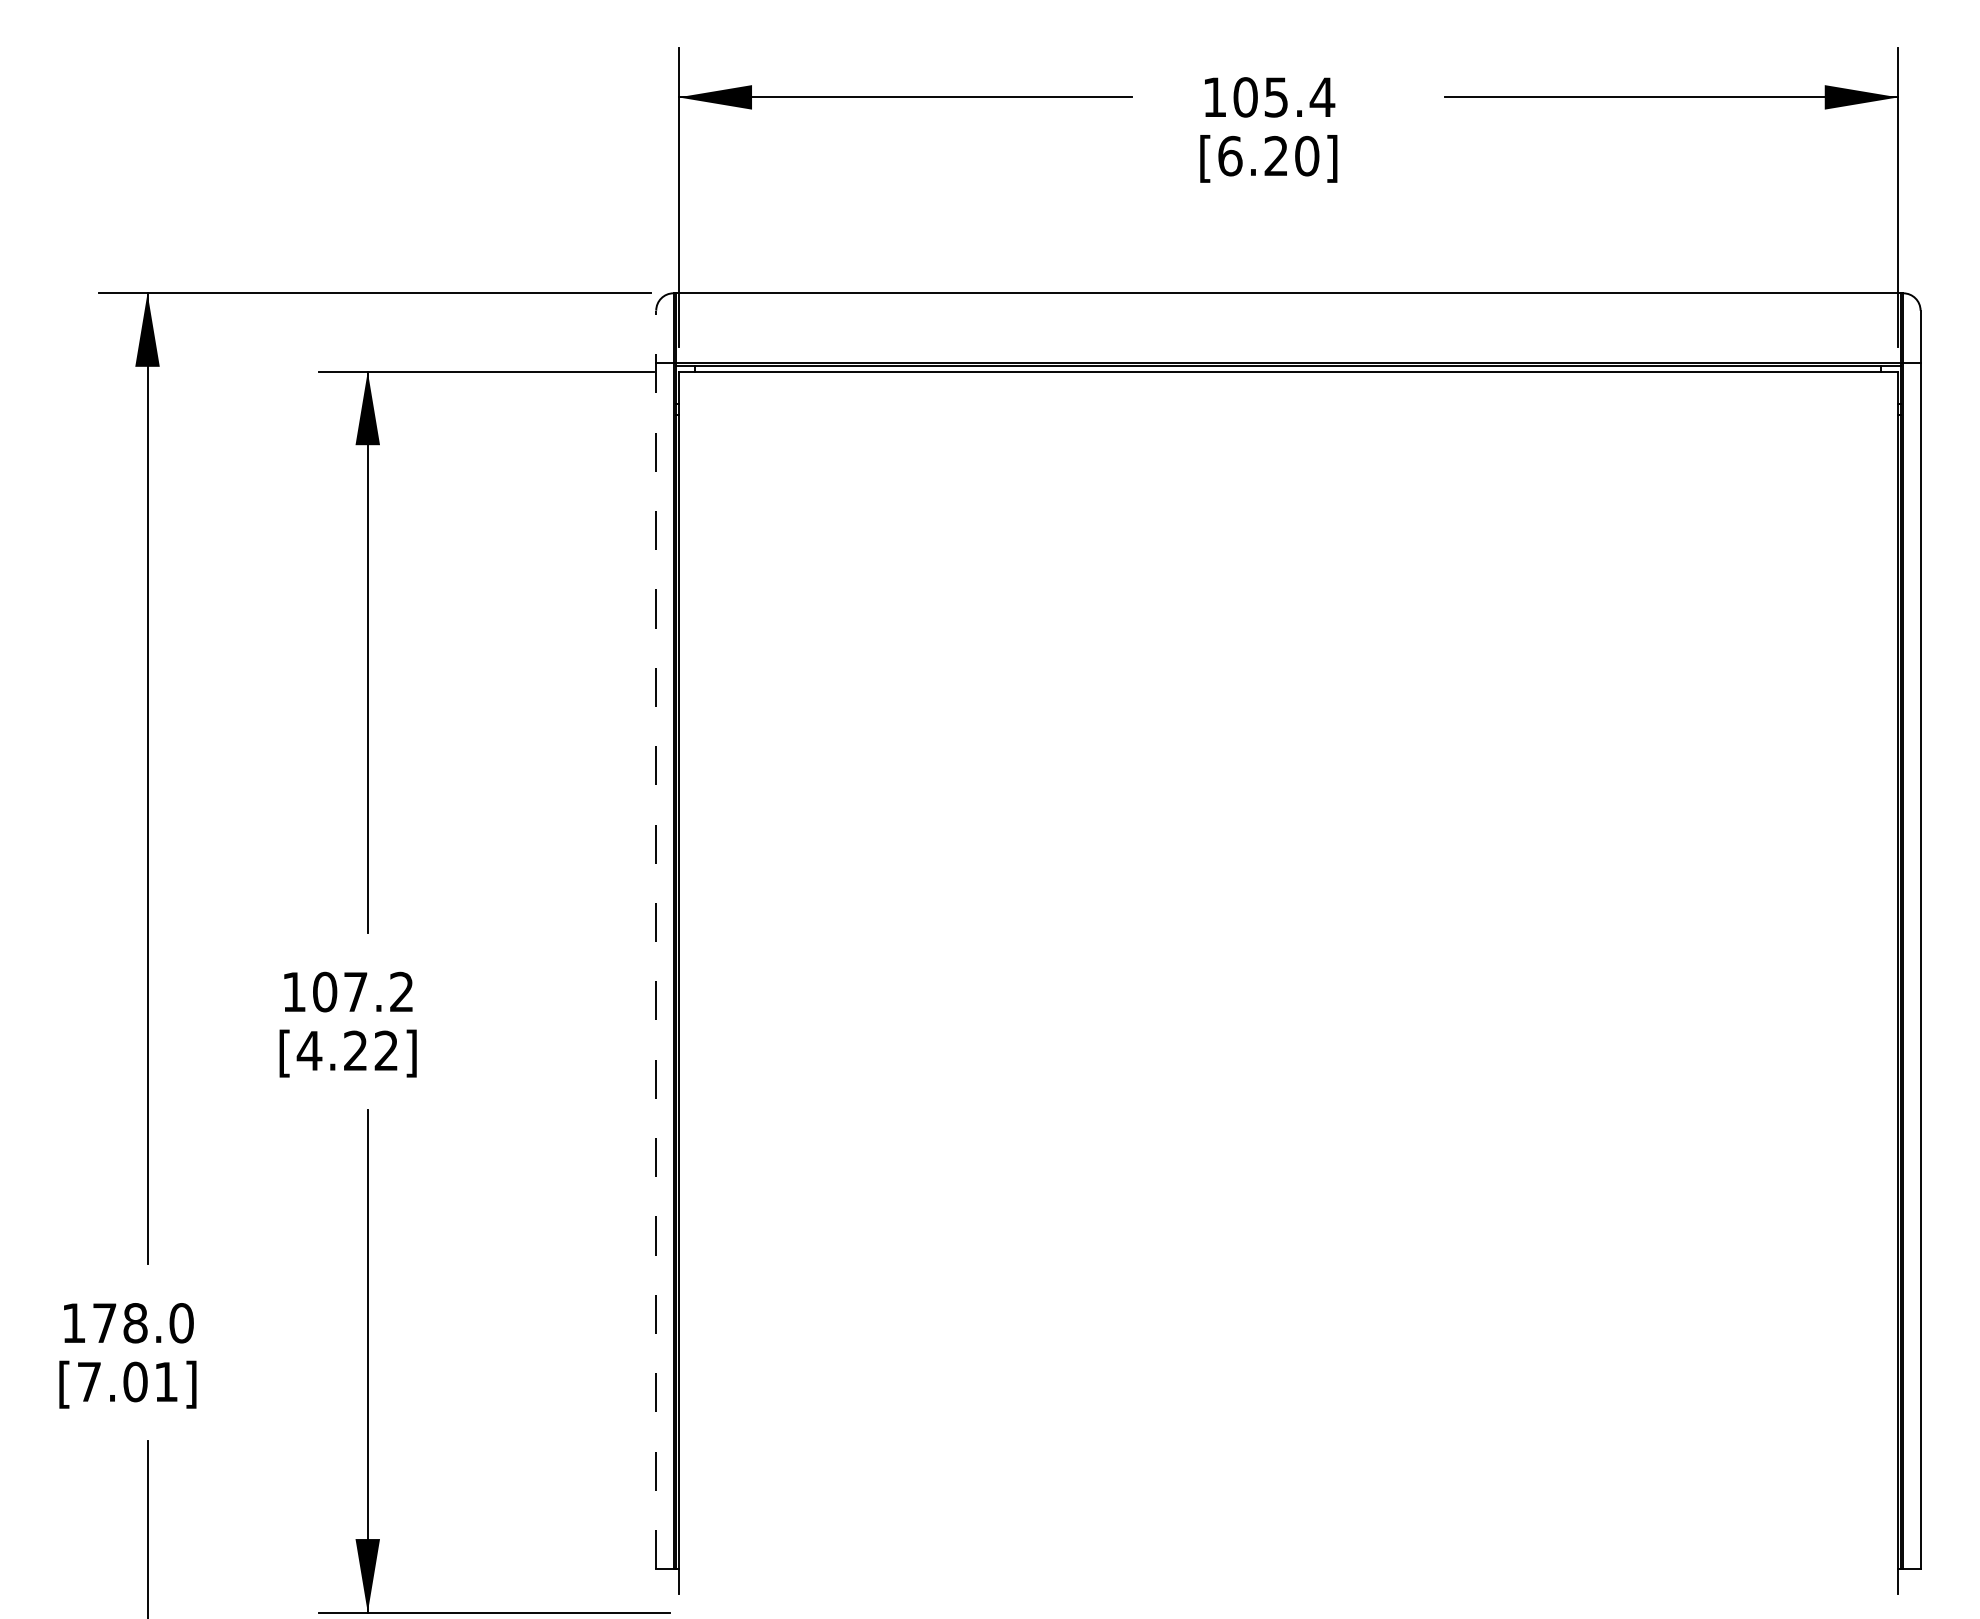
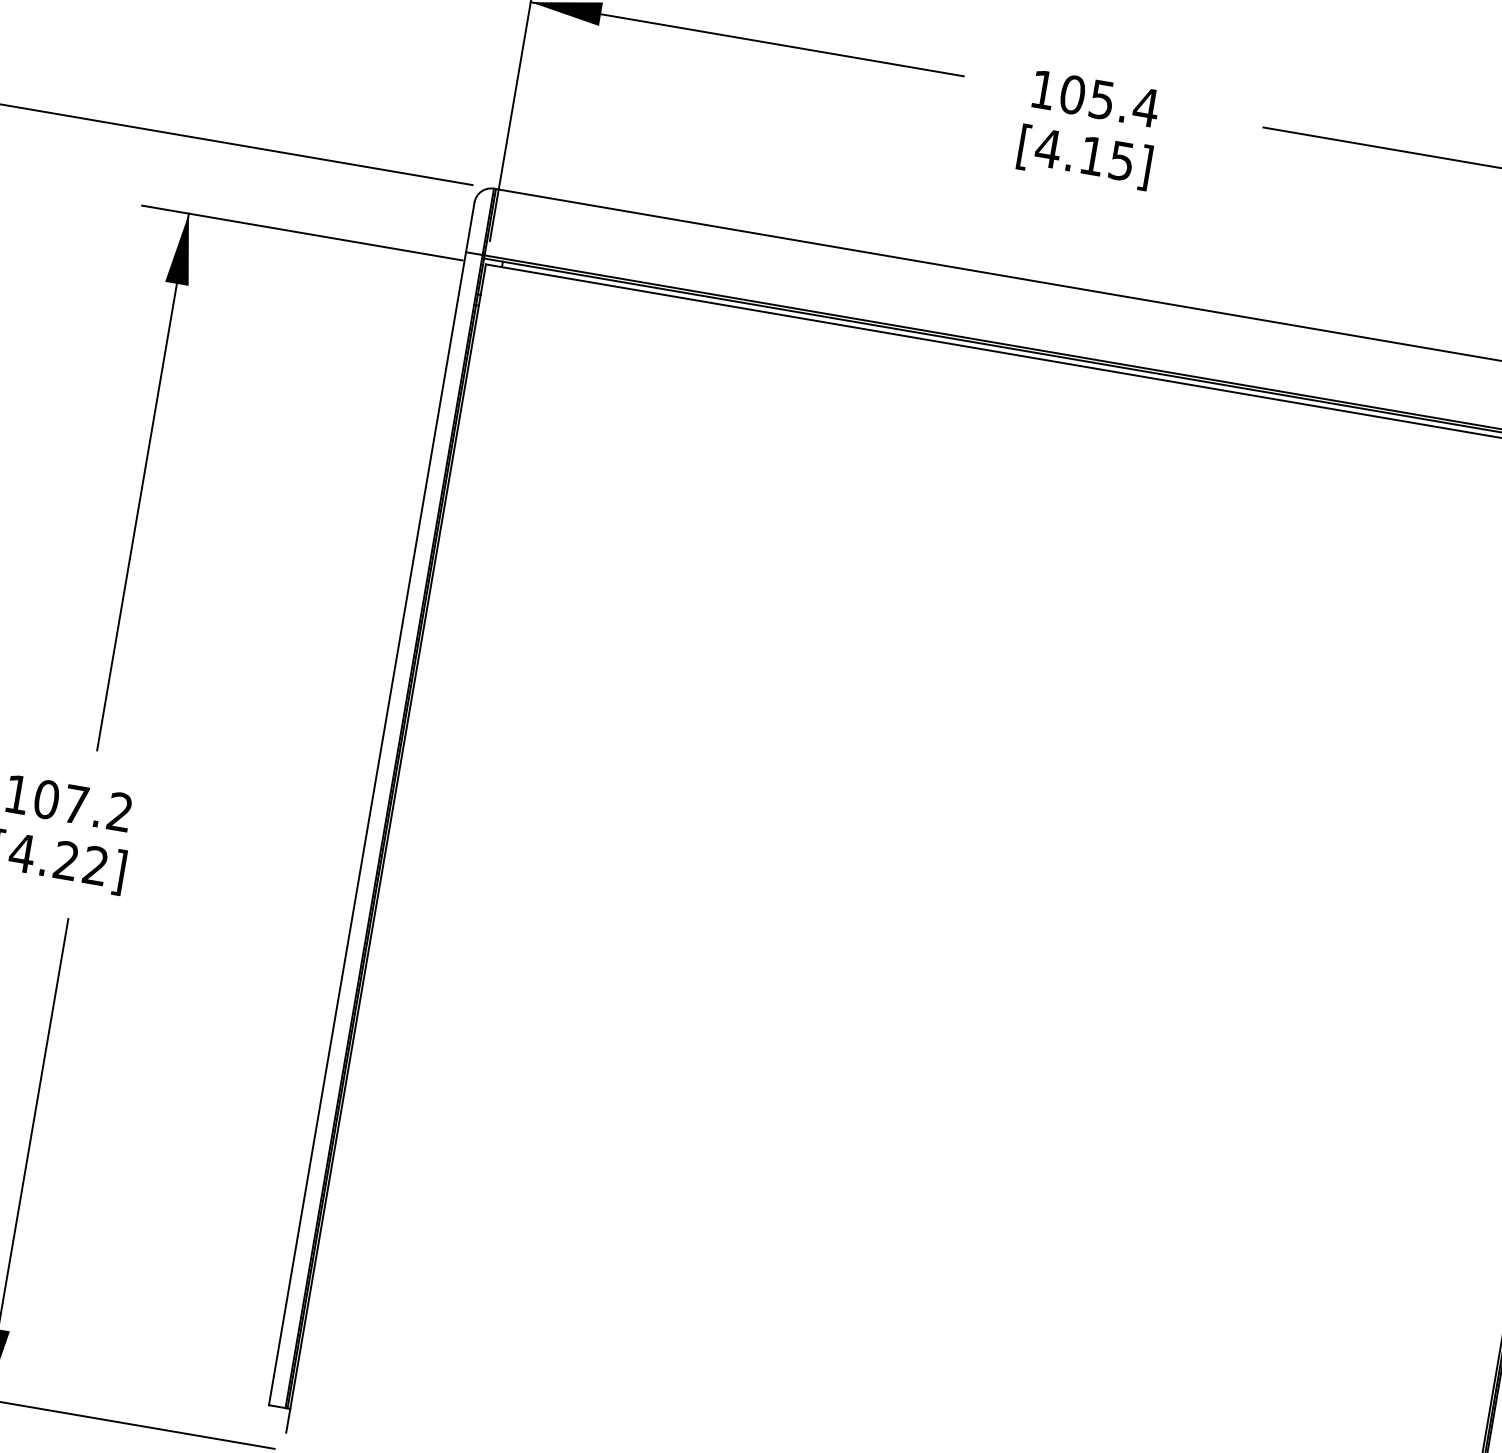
text: (1268, 155) -> (1085, 154), [6.20] -> [4.15]
line: (656, 939) -> (372, 803), dashed -> solid

